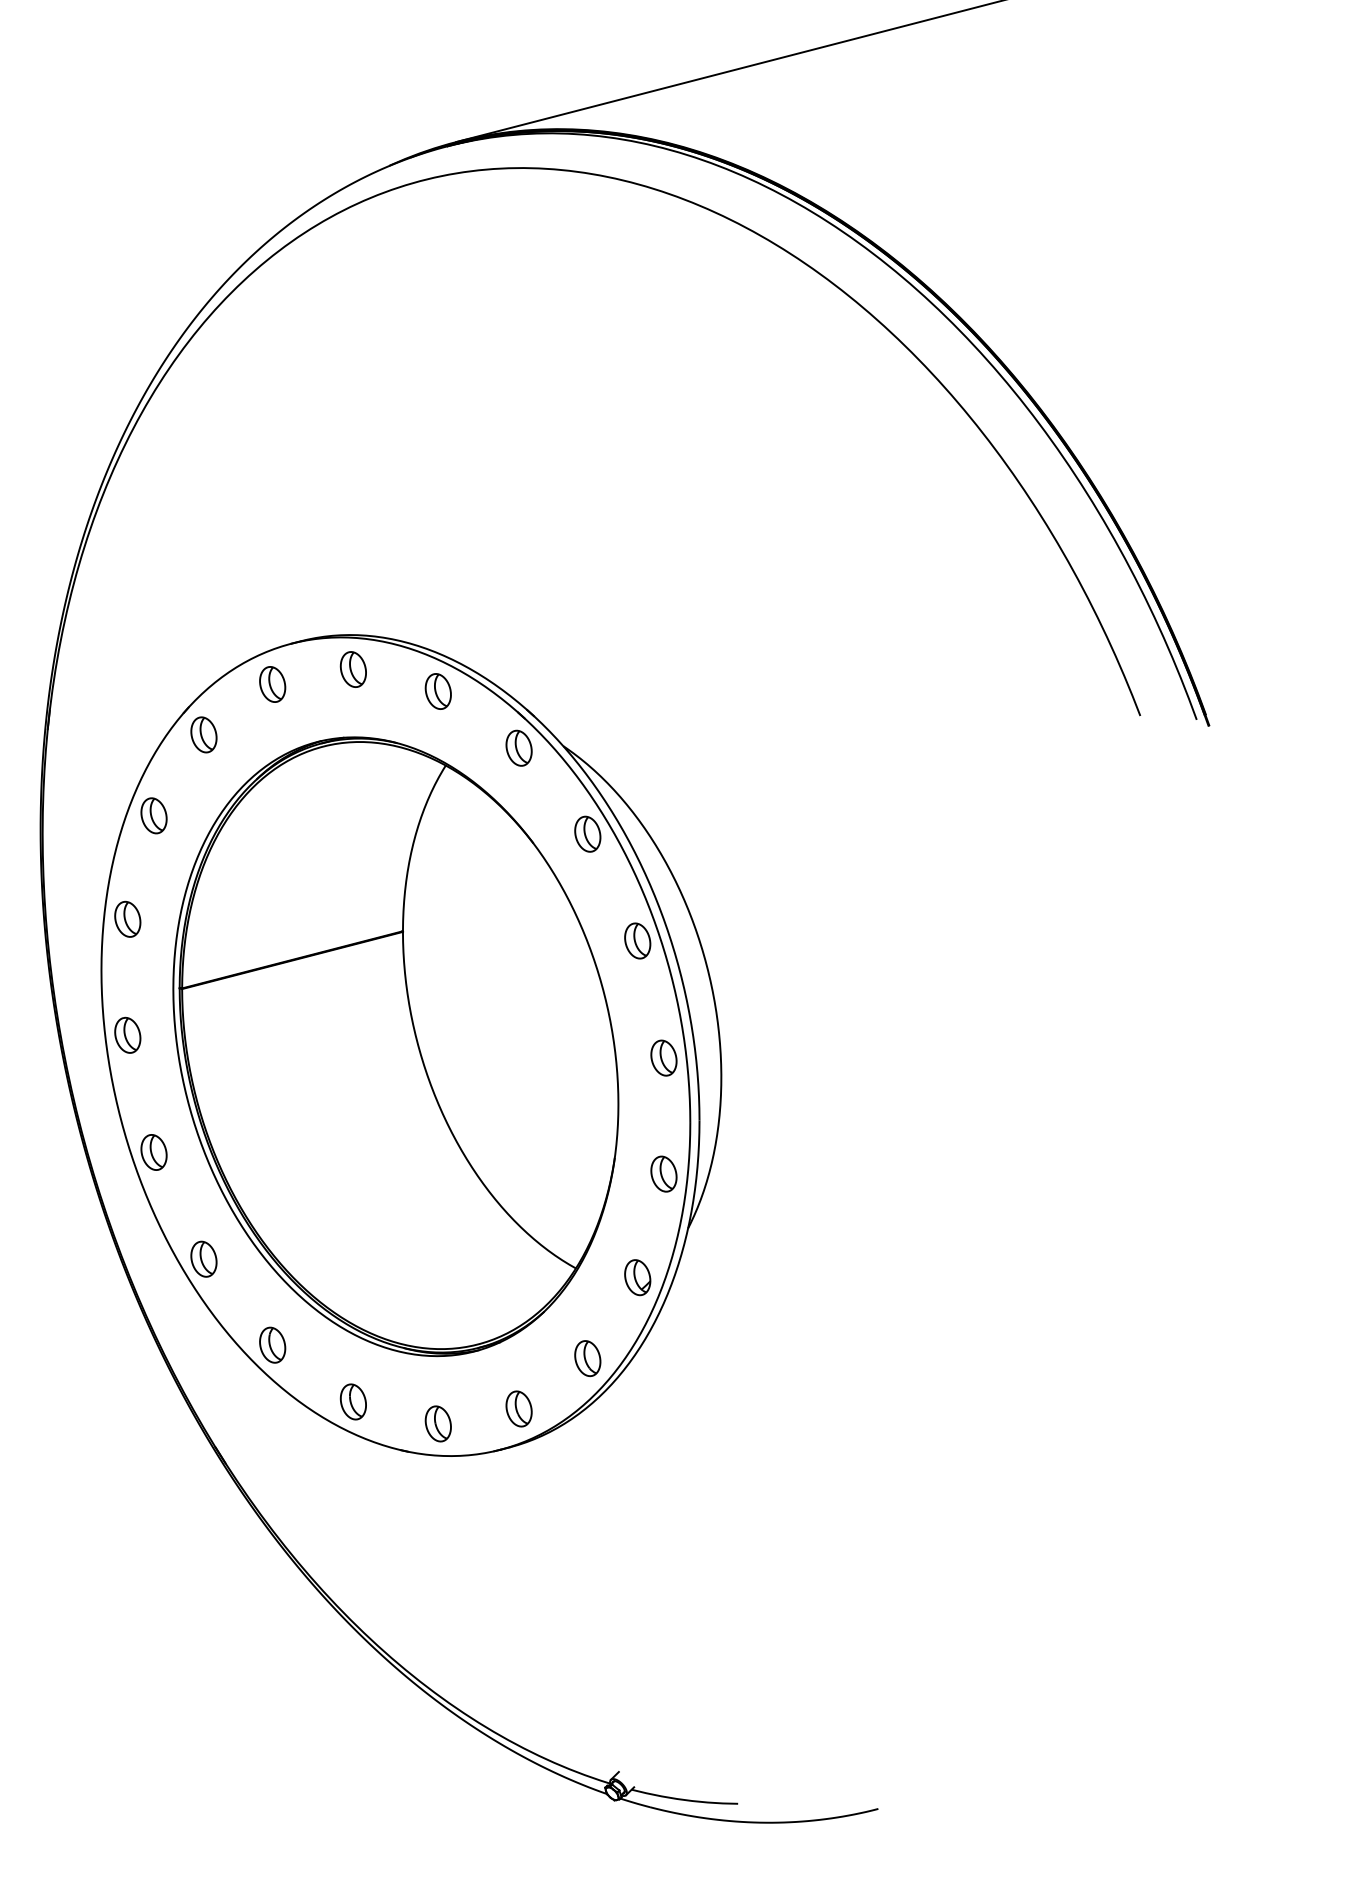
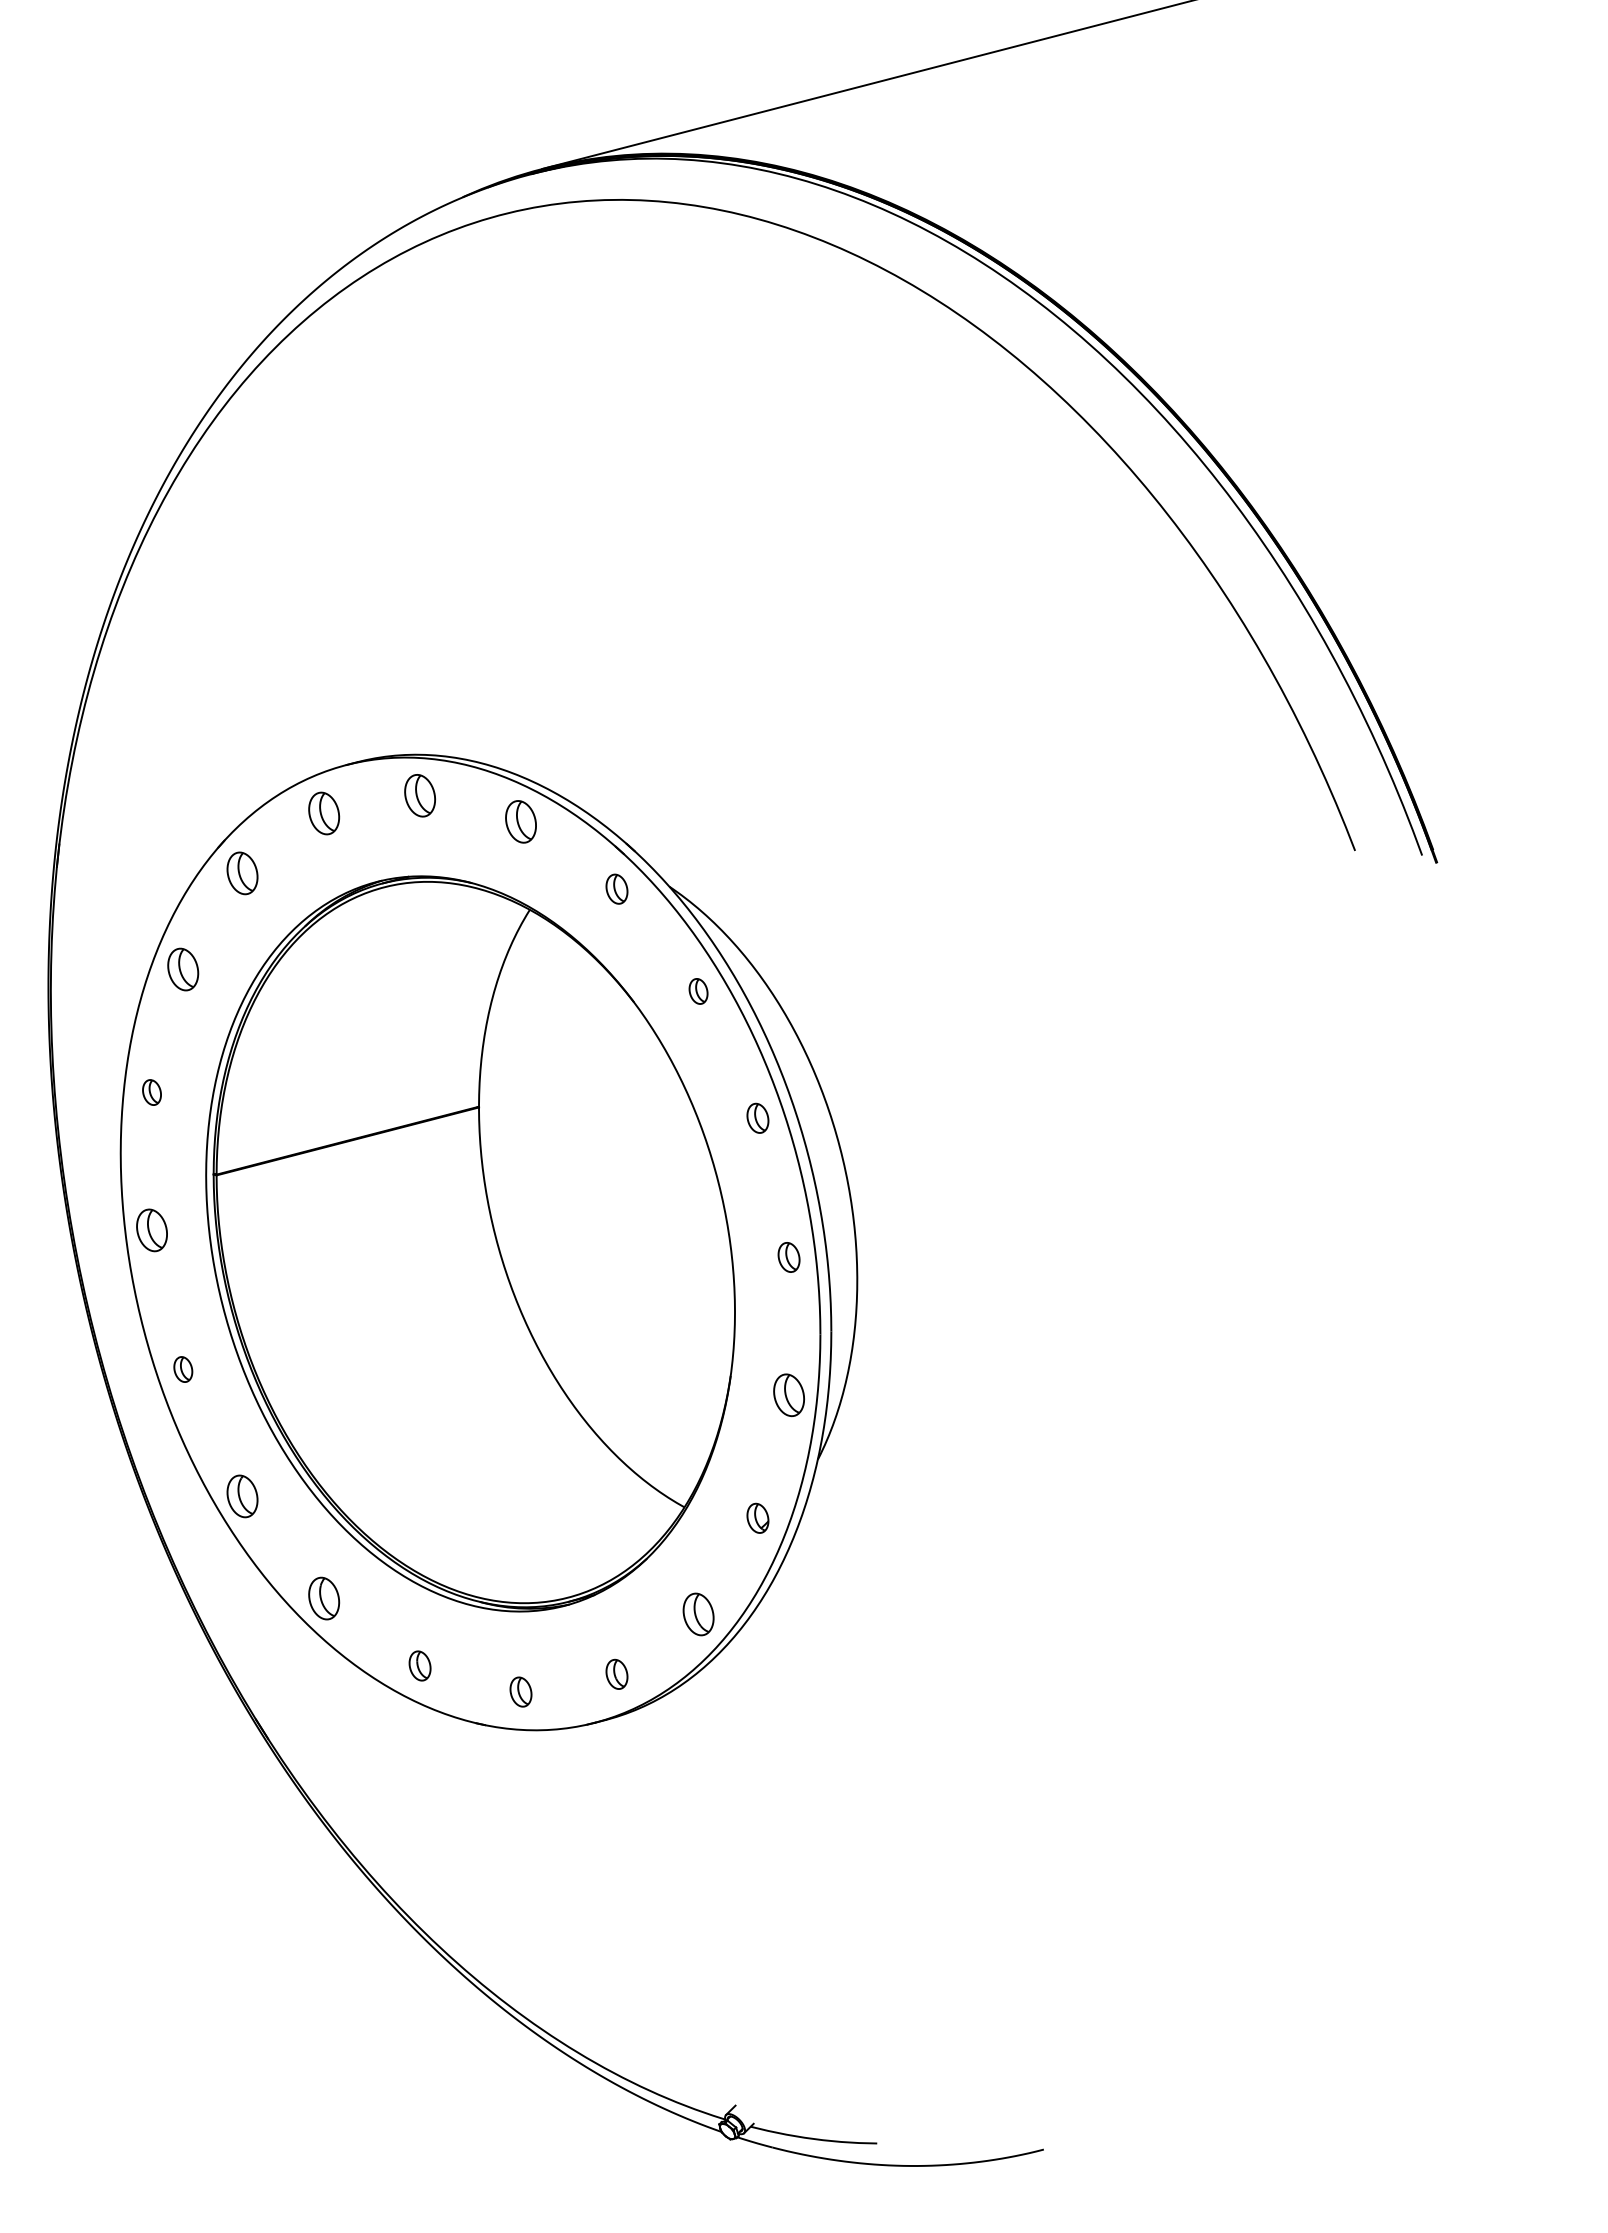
part: (518, 747) -> (616, 888), size x0.7
part: (587, 834) -> (698, 991), size x0.6
part: (127, 919) -> (151, 1092), size x0.6
part: (637, 941) -> (757, 1118), size x0.7
part: (663, 1058) -> (788, 1257), size x0.7
part: (154, 1152) -> (183, 1369), size x0.6
part: (637, 1277) -> (757, 1518), size x0.7
part: (352, 1401) -> (419, 1665), size x0.7
part: (518, 1409) -> (616, 1674), size x0.7
part: (437, 1423) -> (520, 1691), size x0.7

